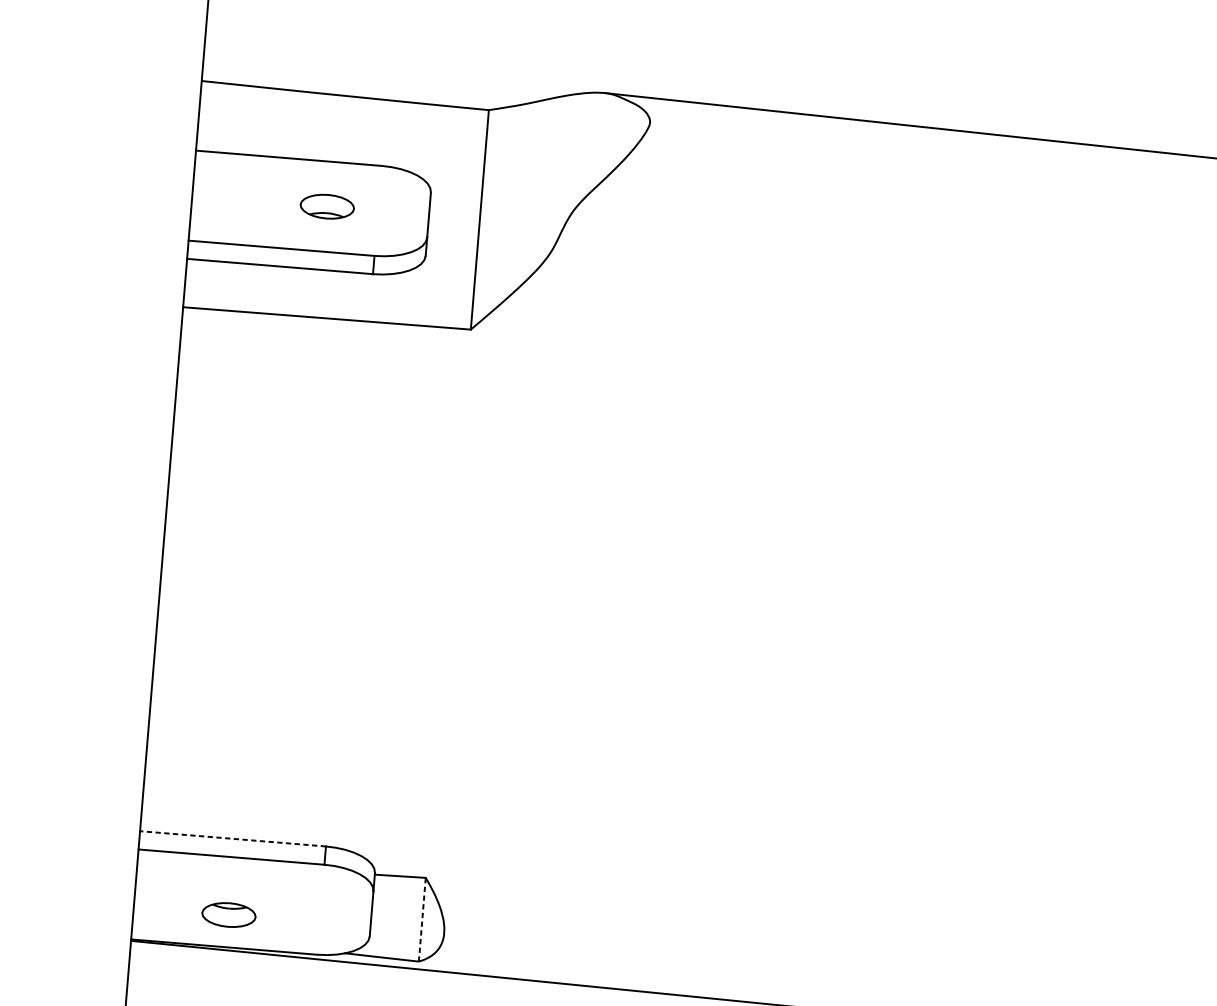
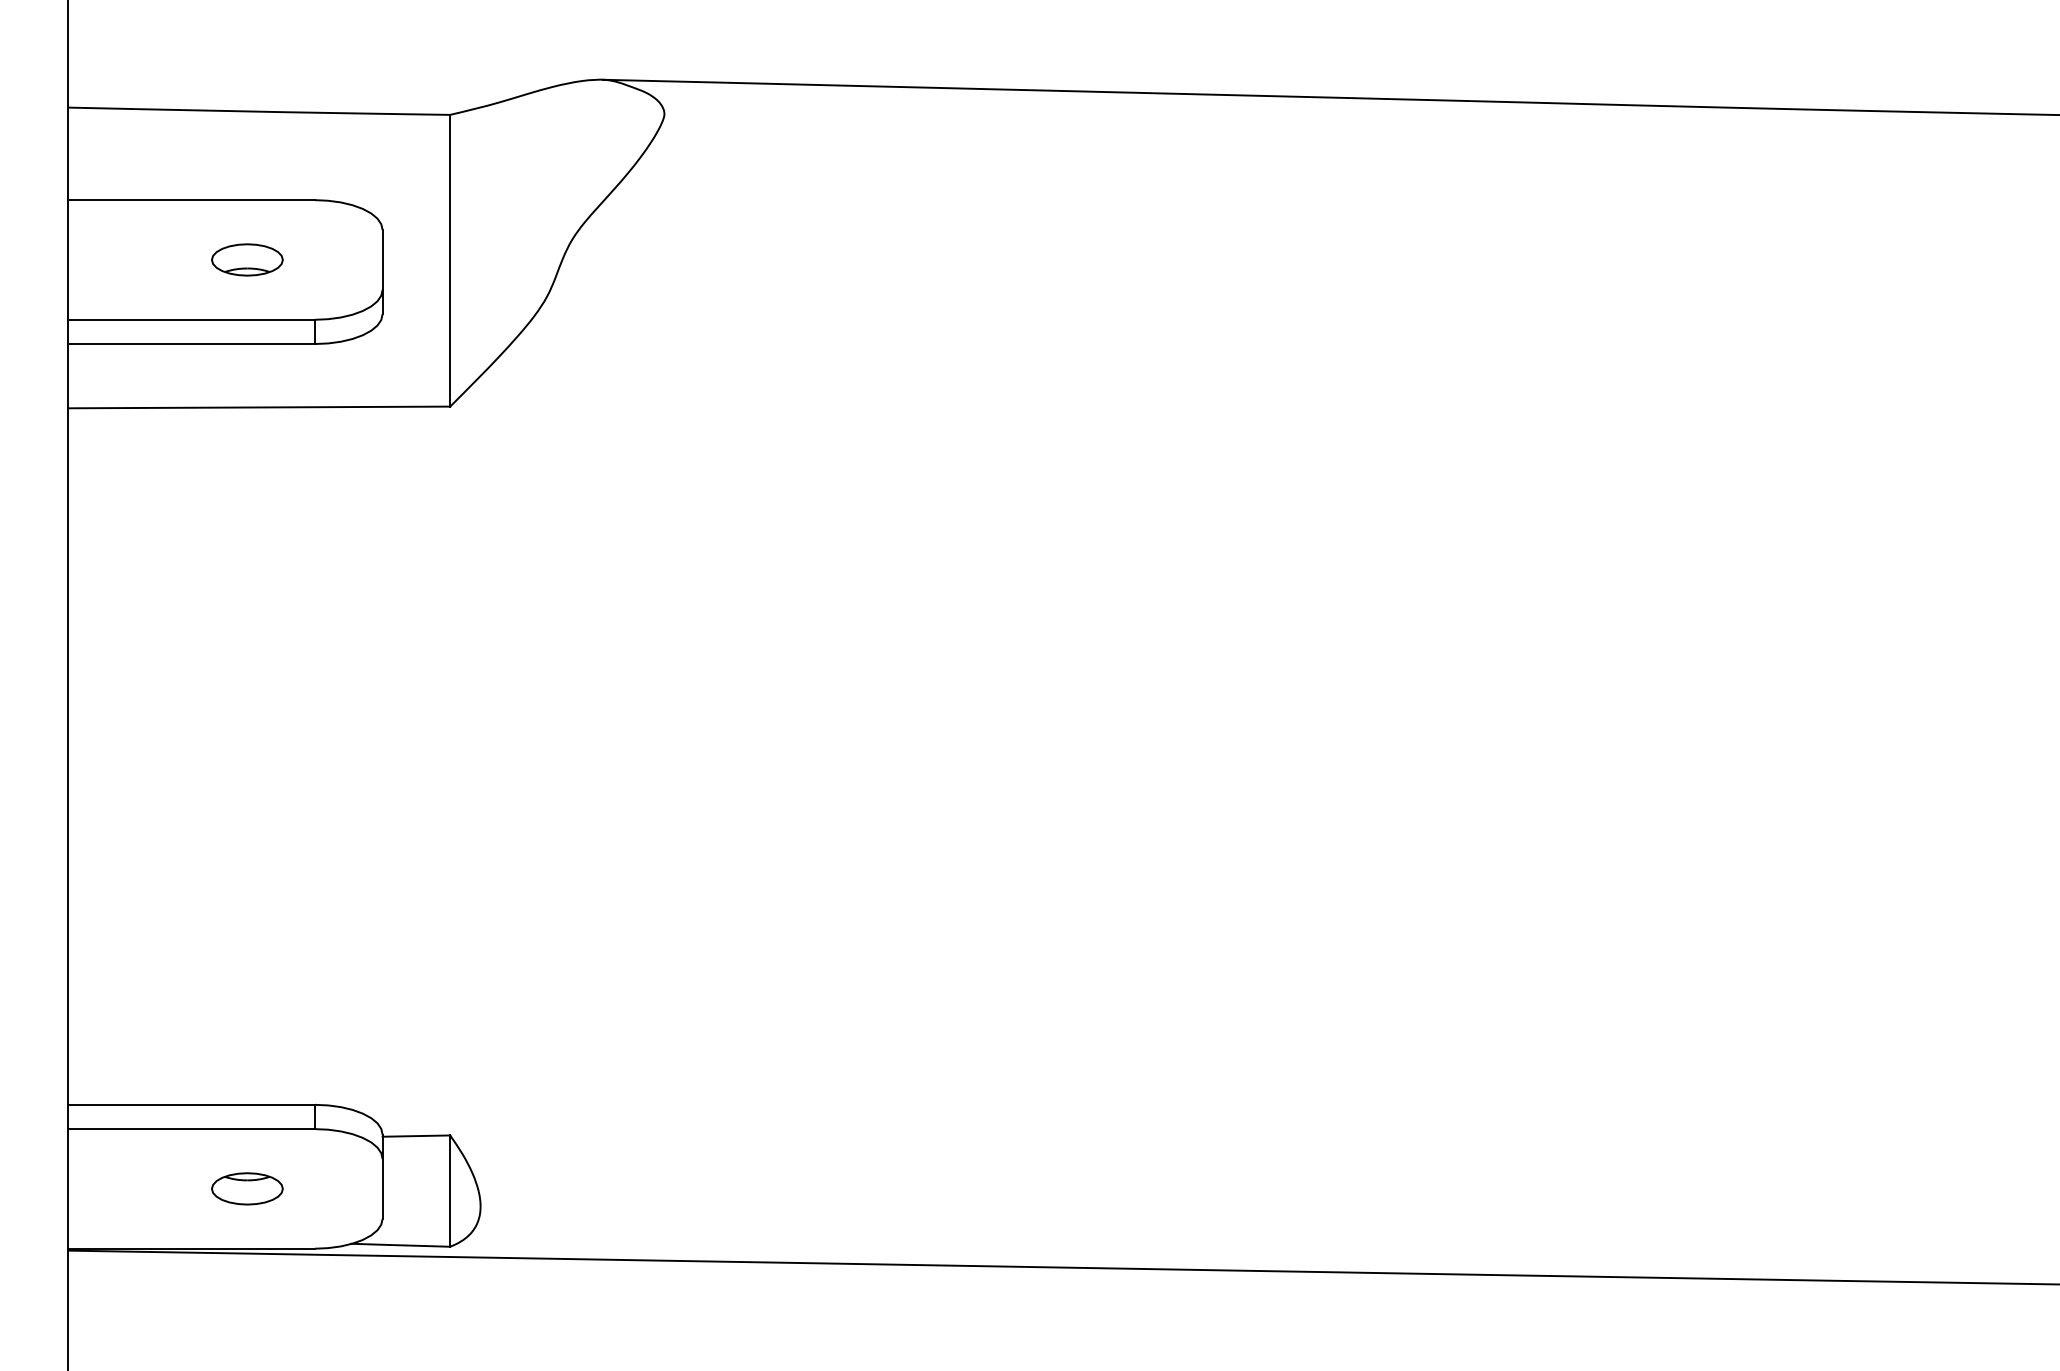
line: (233, 838) -> (191, 1104), dashed -> solid
part: (229, 914) -> (247, 1188), moved
line: (422, 920) -> (450, 1191), dashed -> solid

